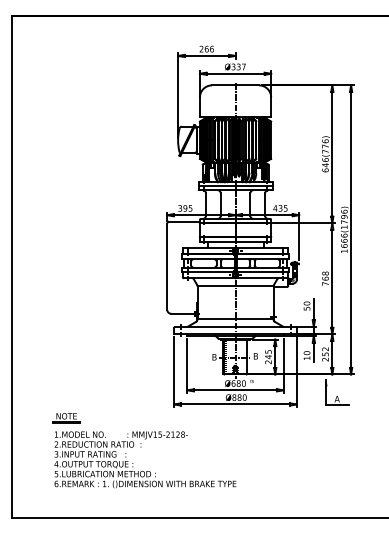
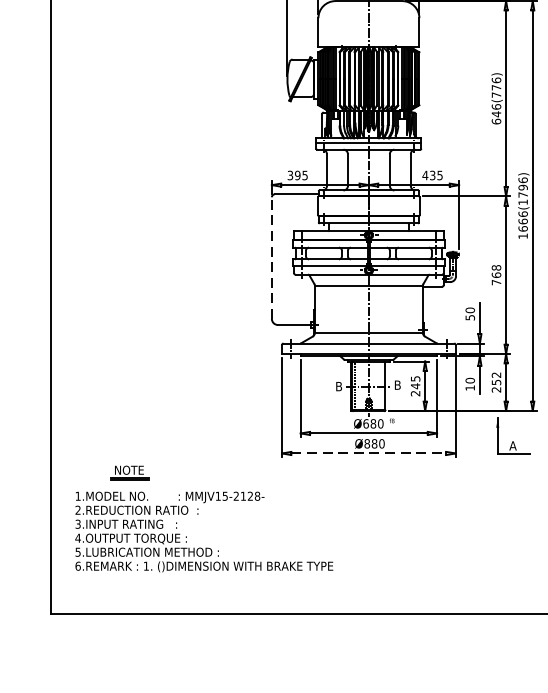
line: (167, 266) -> (272, 257), solid -> dashed
line: (235, 404) -> (368, 453), solid -> dashed
text: (145, 459) -> (204, 531), moved

